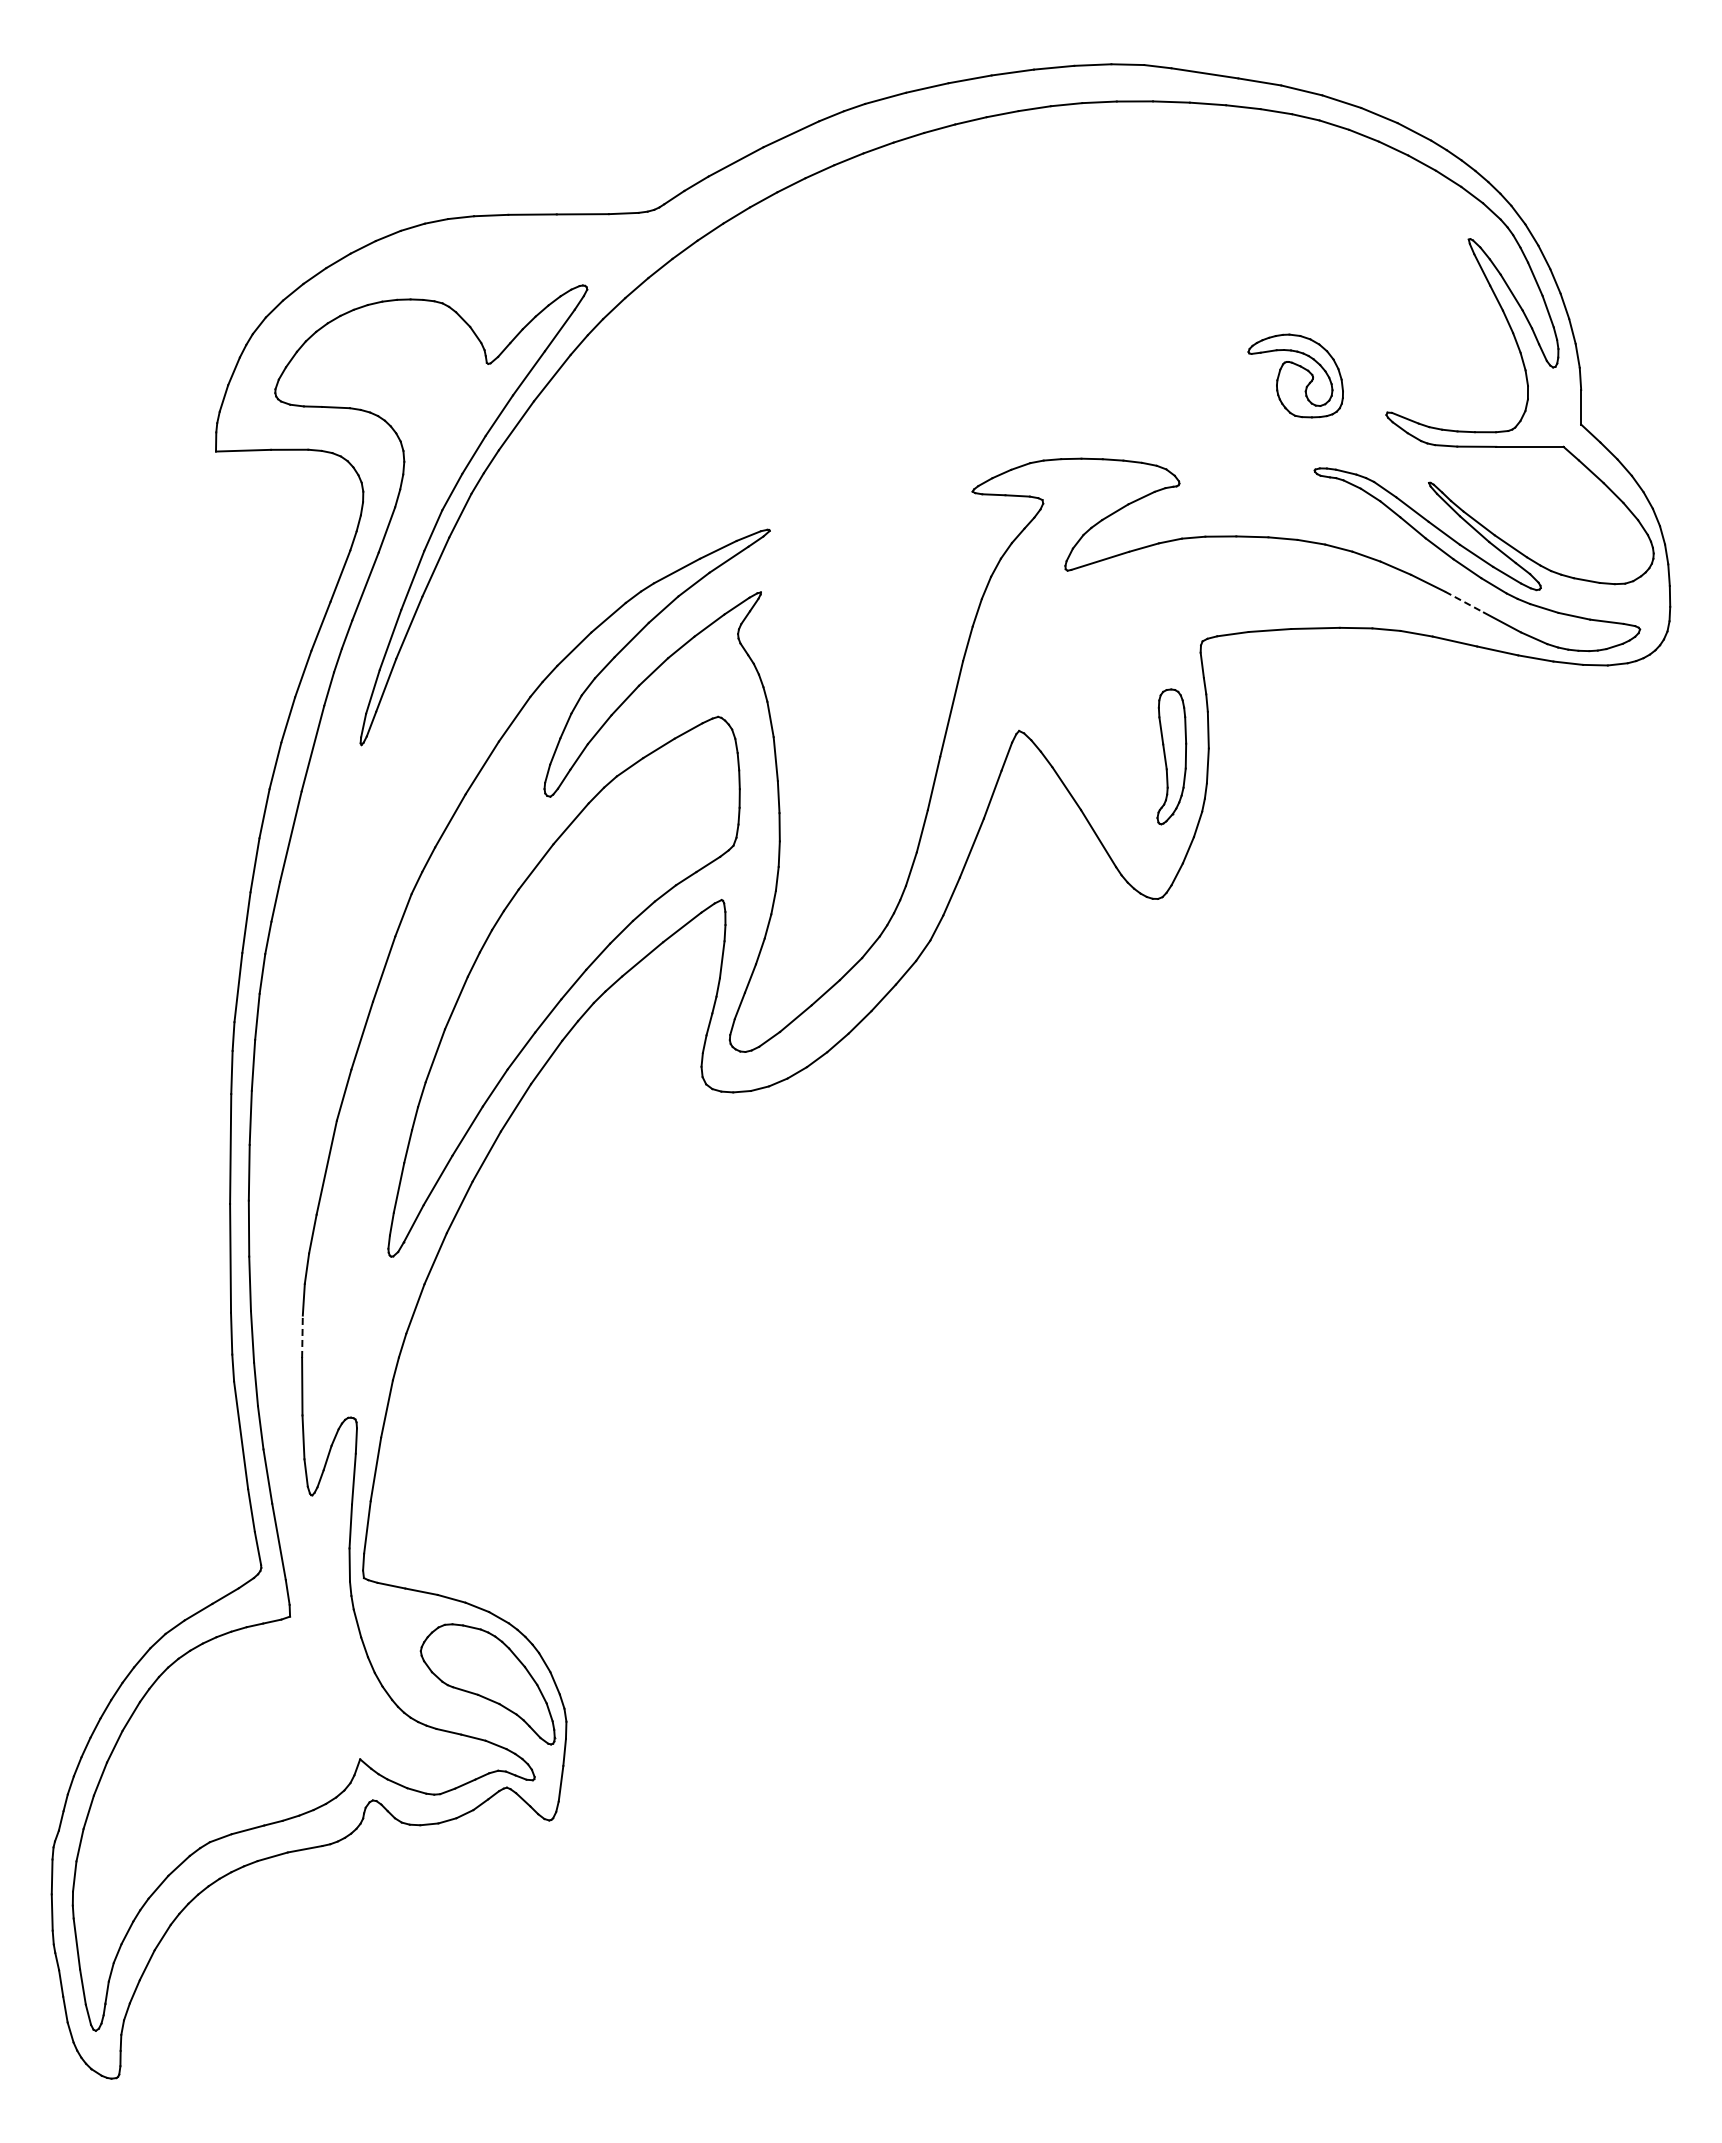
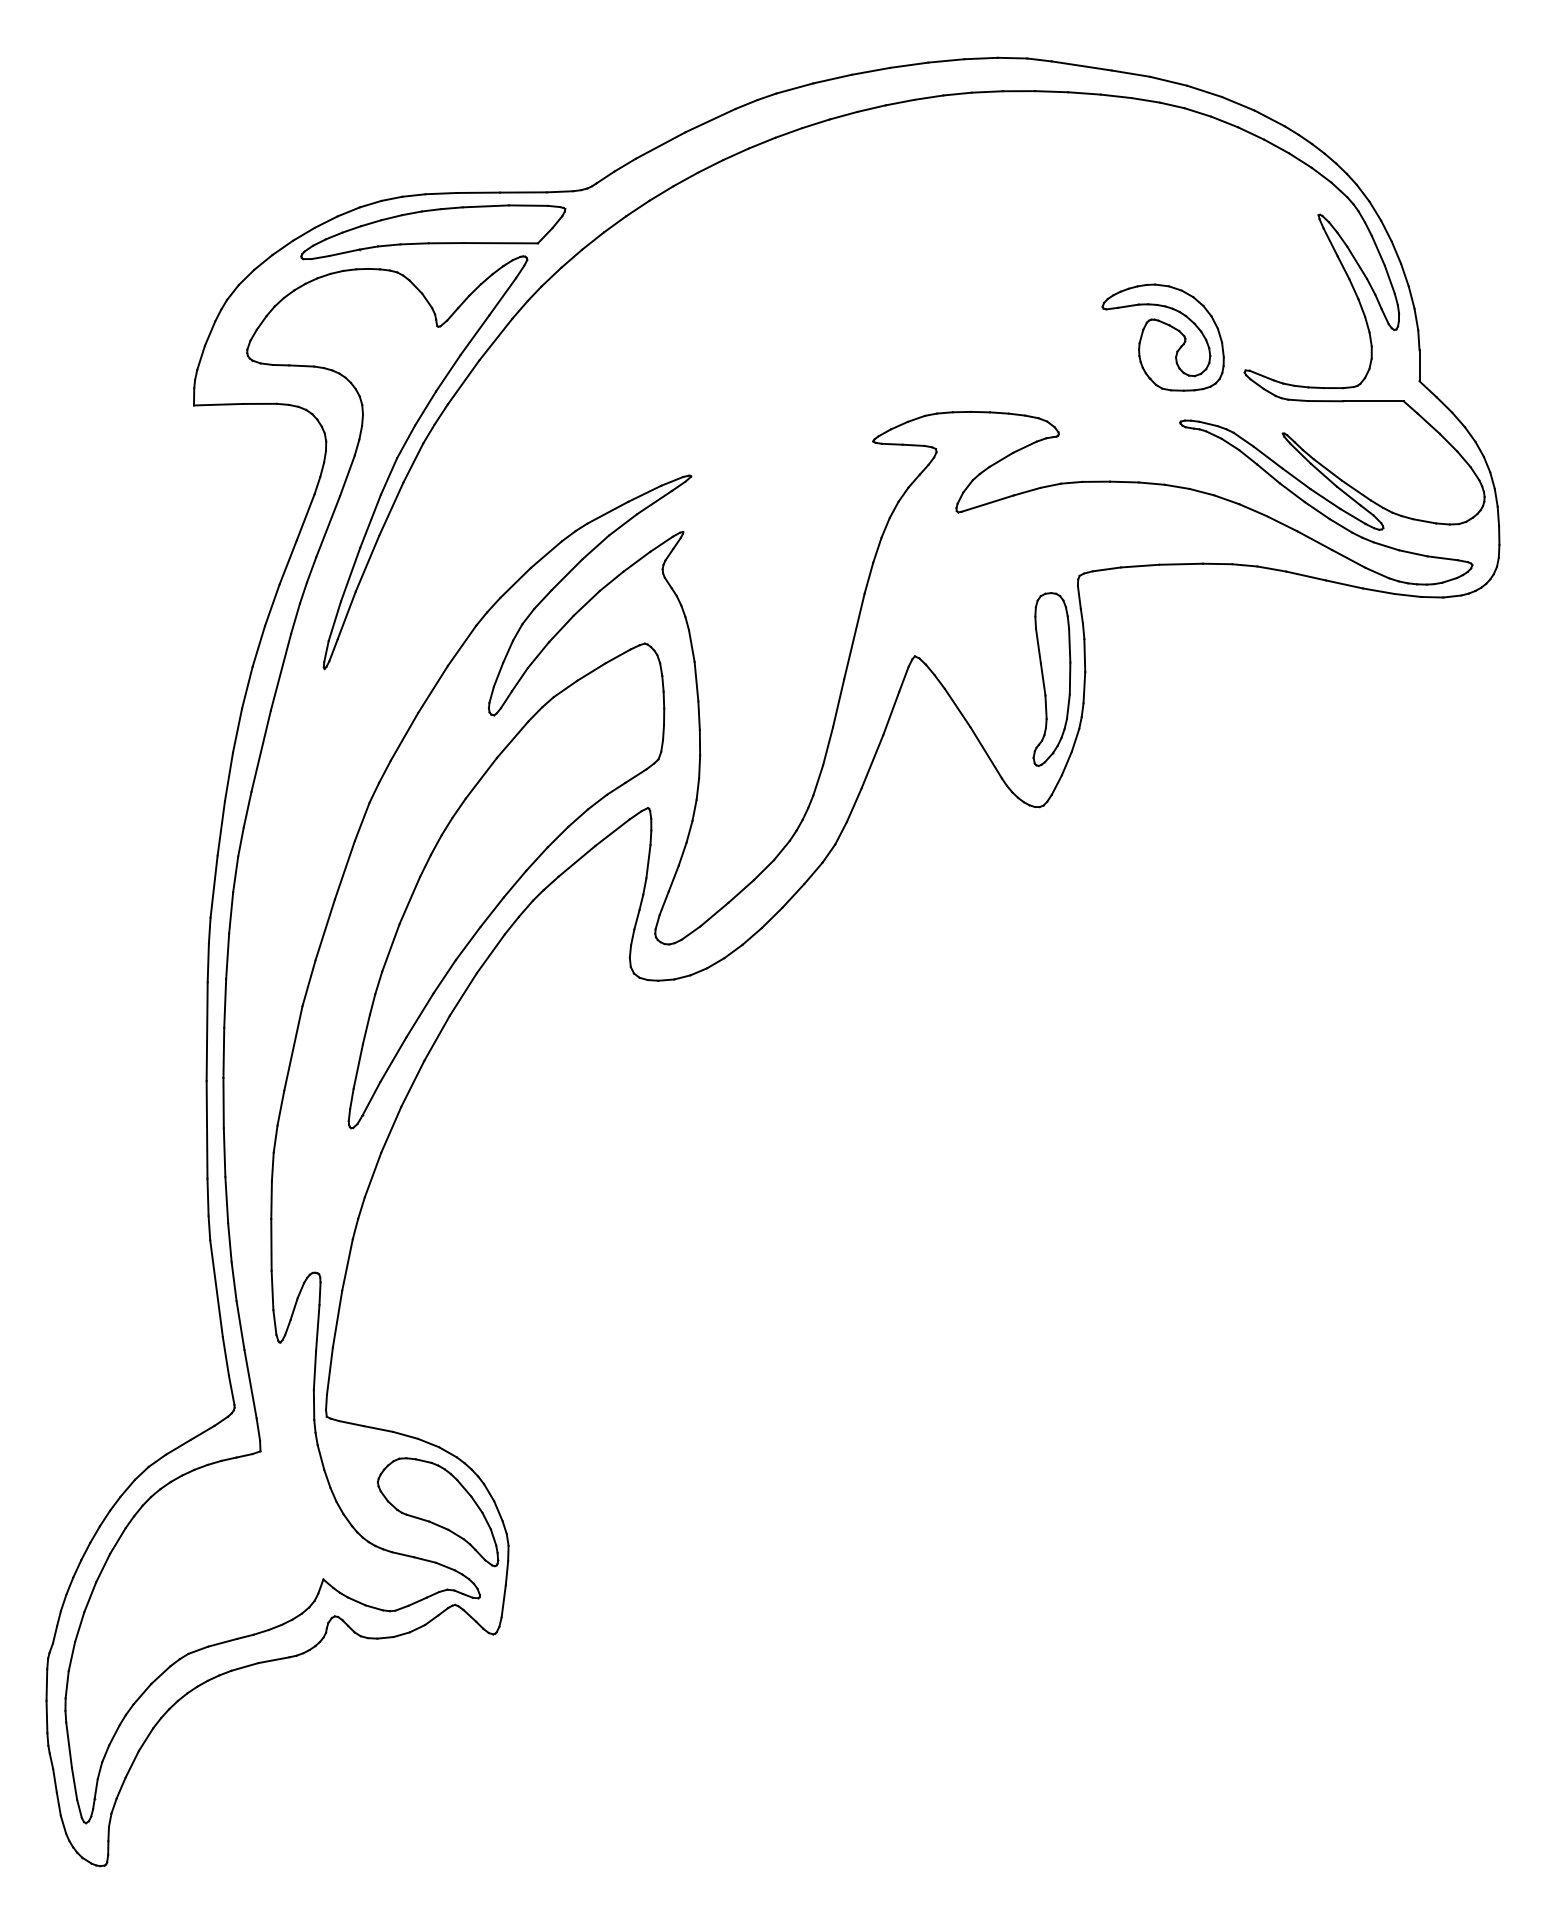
part: (482, 258) -> (433, 232), added
part: (1295, 375) -> (1163, 337), size x1.43
line: (1464, 602) -> (1314, 540), dashed -> solid
part: (1171, 756) -> (1051, 679), size x1.43
line: (302, 1336) -> (271, 1199), dashed -> solid

